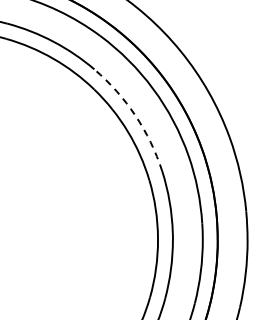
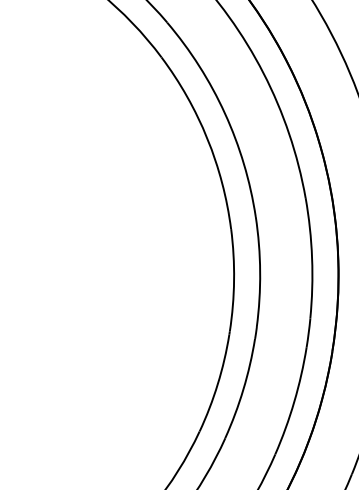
arc: (135, 115) -> (225, 113), dashed -> solid

